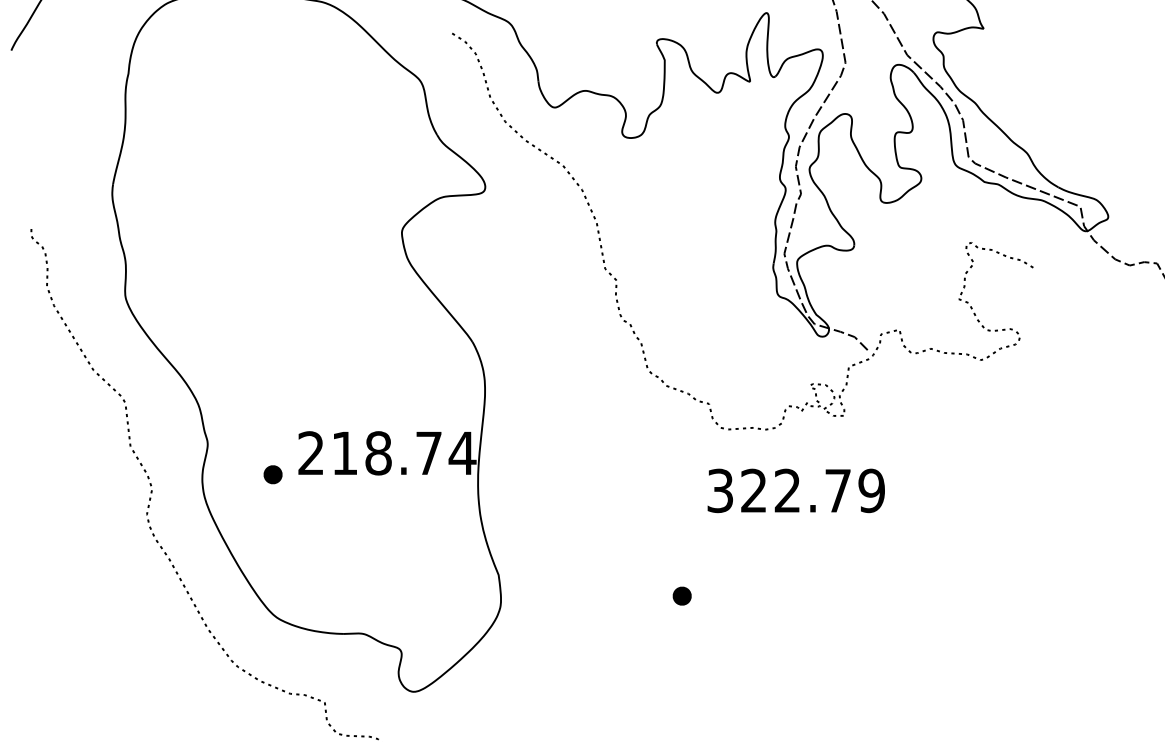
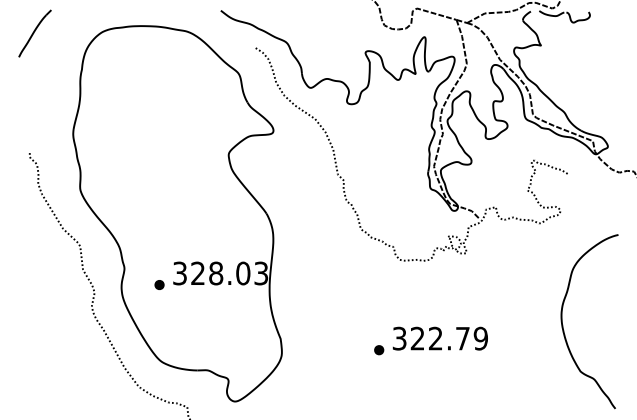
text: (386, 453) -> (220, 273), 218.74 -> 328.03
text: (794, 490) -> (439, 338), moved
curve: (1025, 550) -> (563, 325), added

